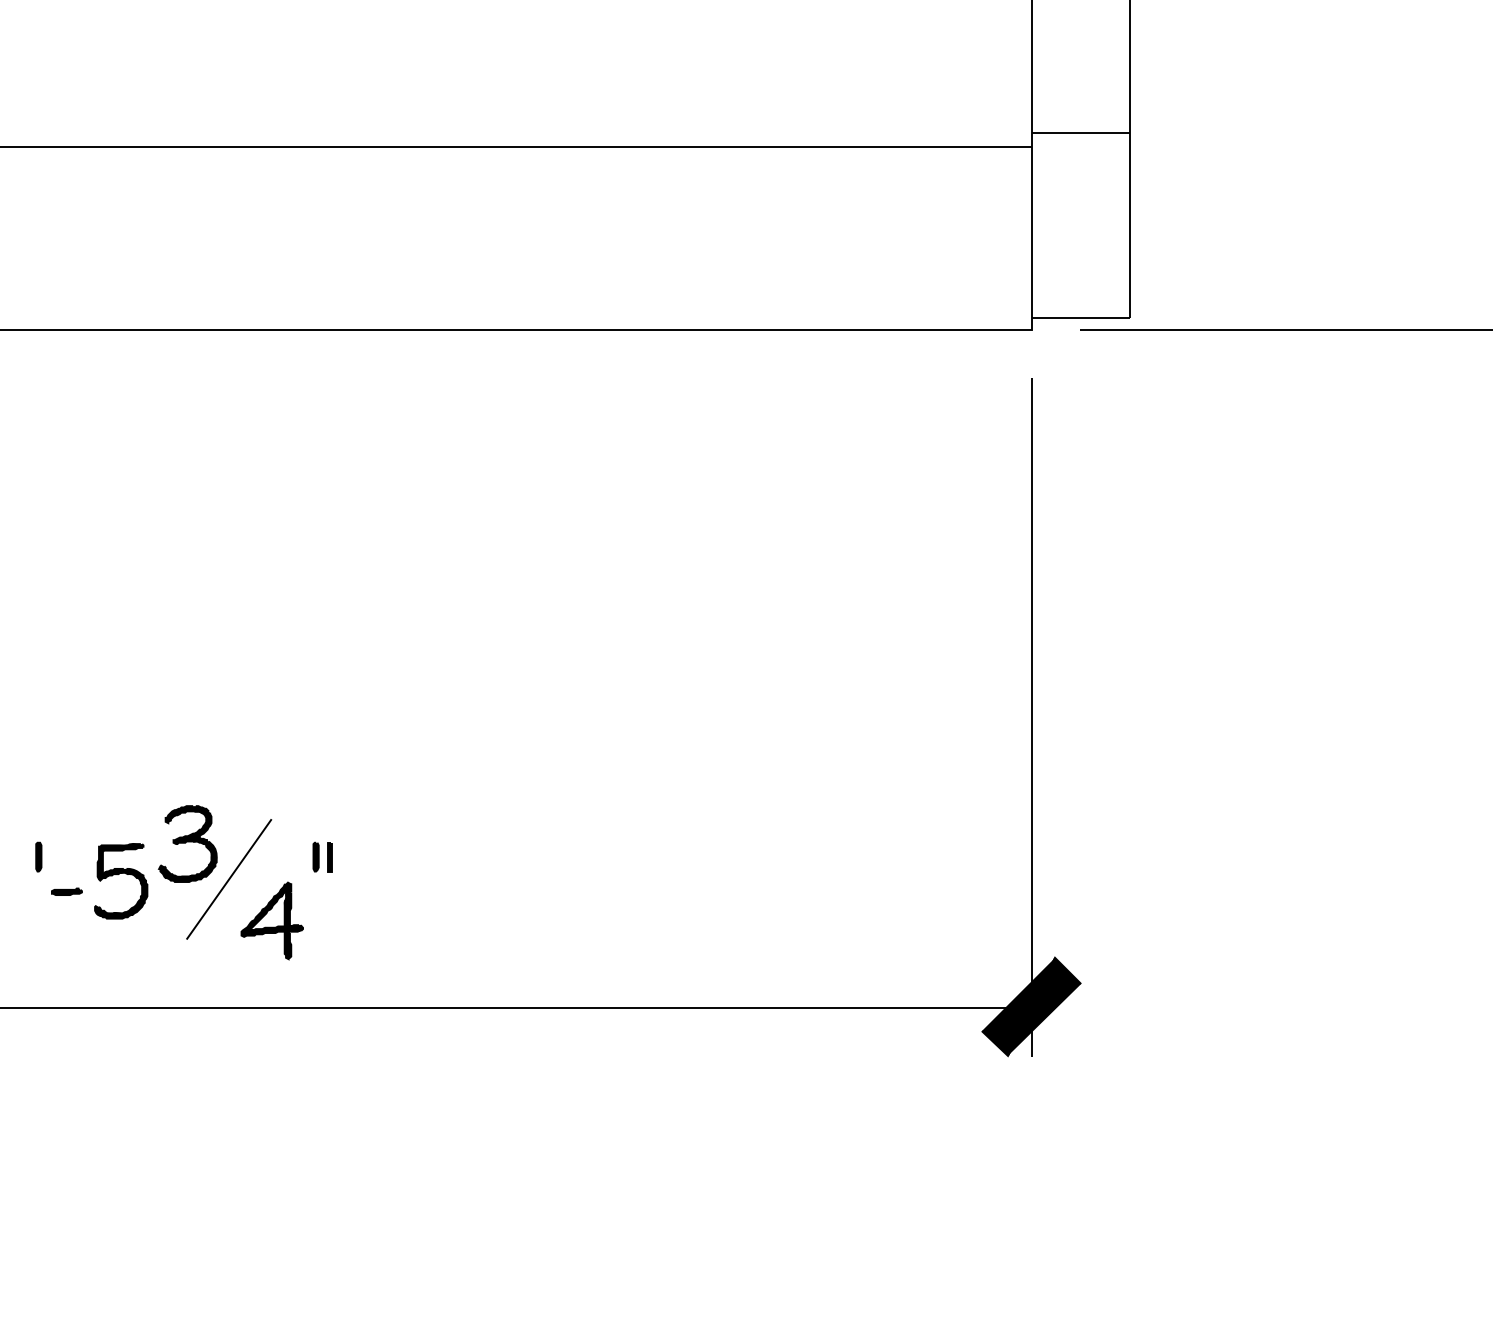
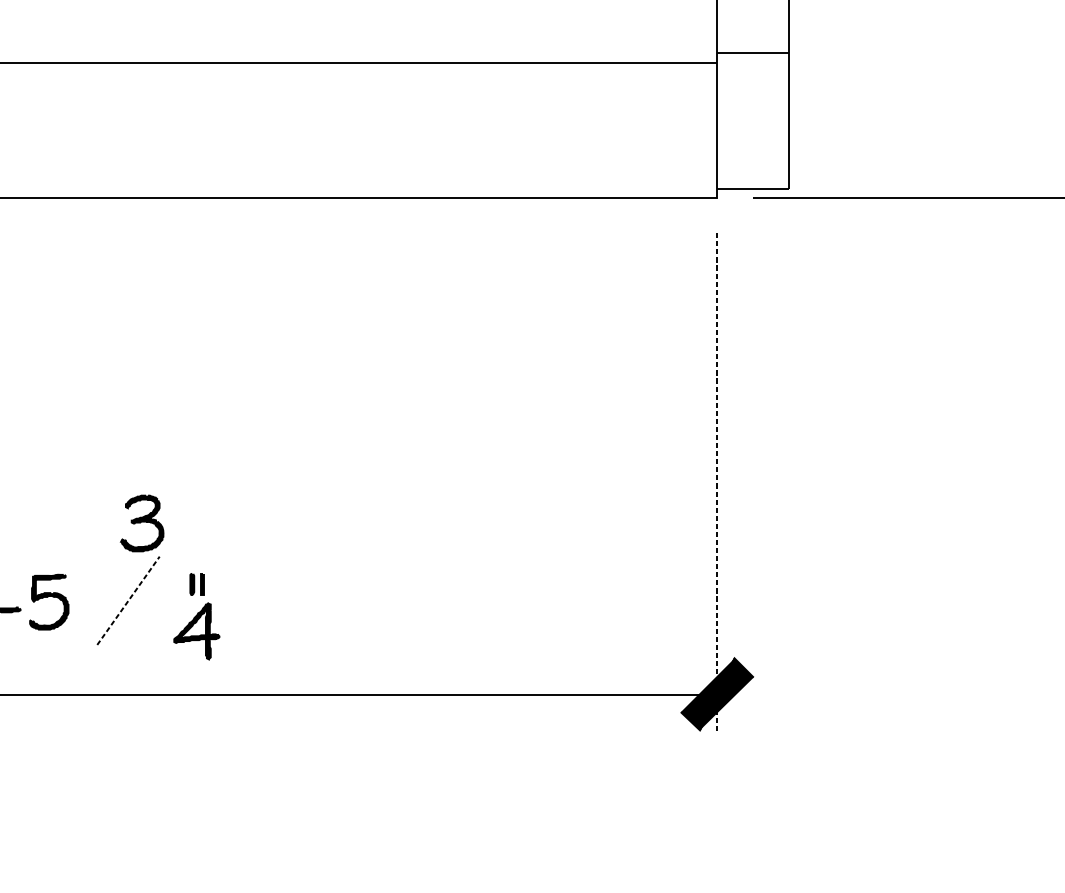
line: (1031, 718) -> (717, 482), solid -> dashed
part: (187, 843) -> (141, 523), moved
line: (229, 879) -> (128, 600), solid -> dashed
part: (271, 920) -> (196, 630), moved

